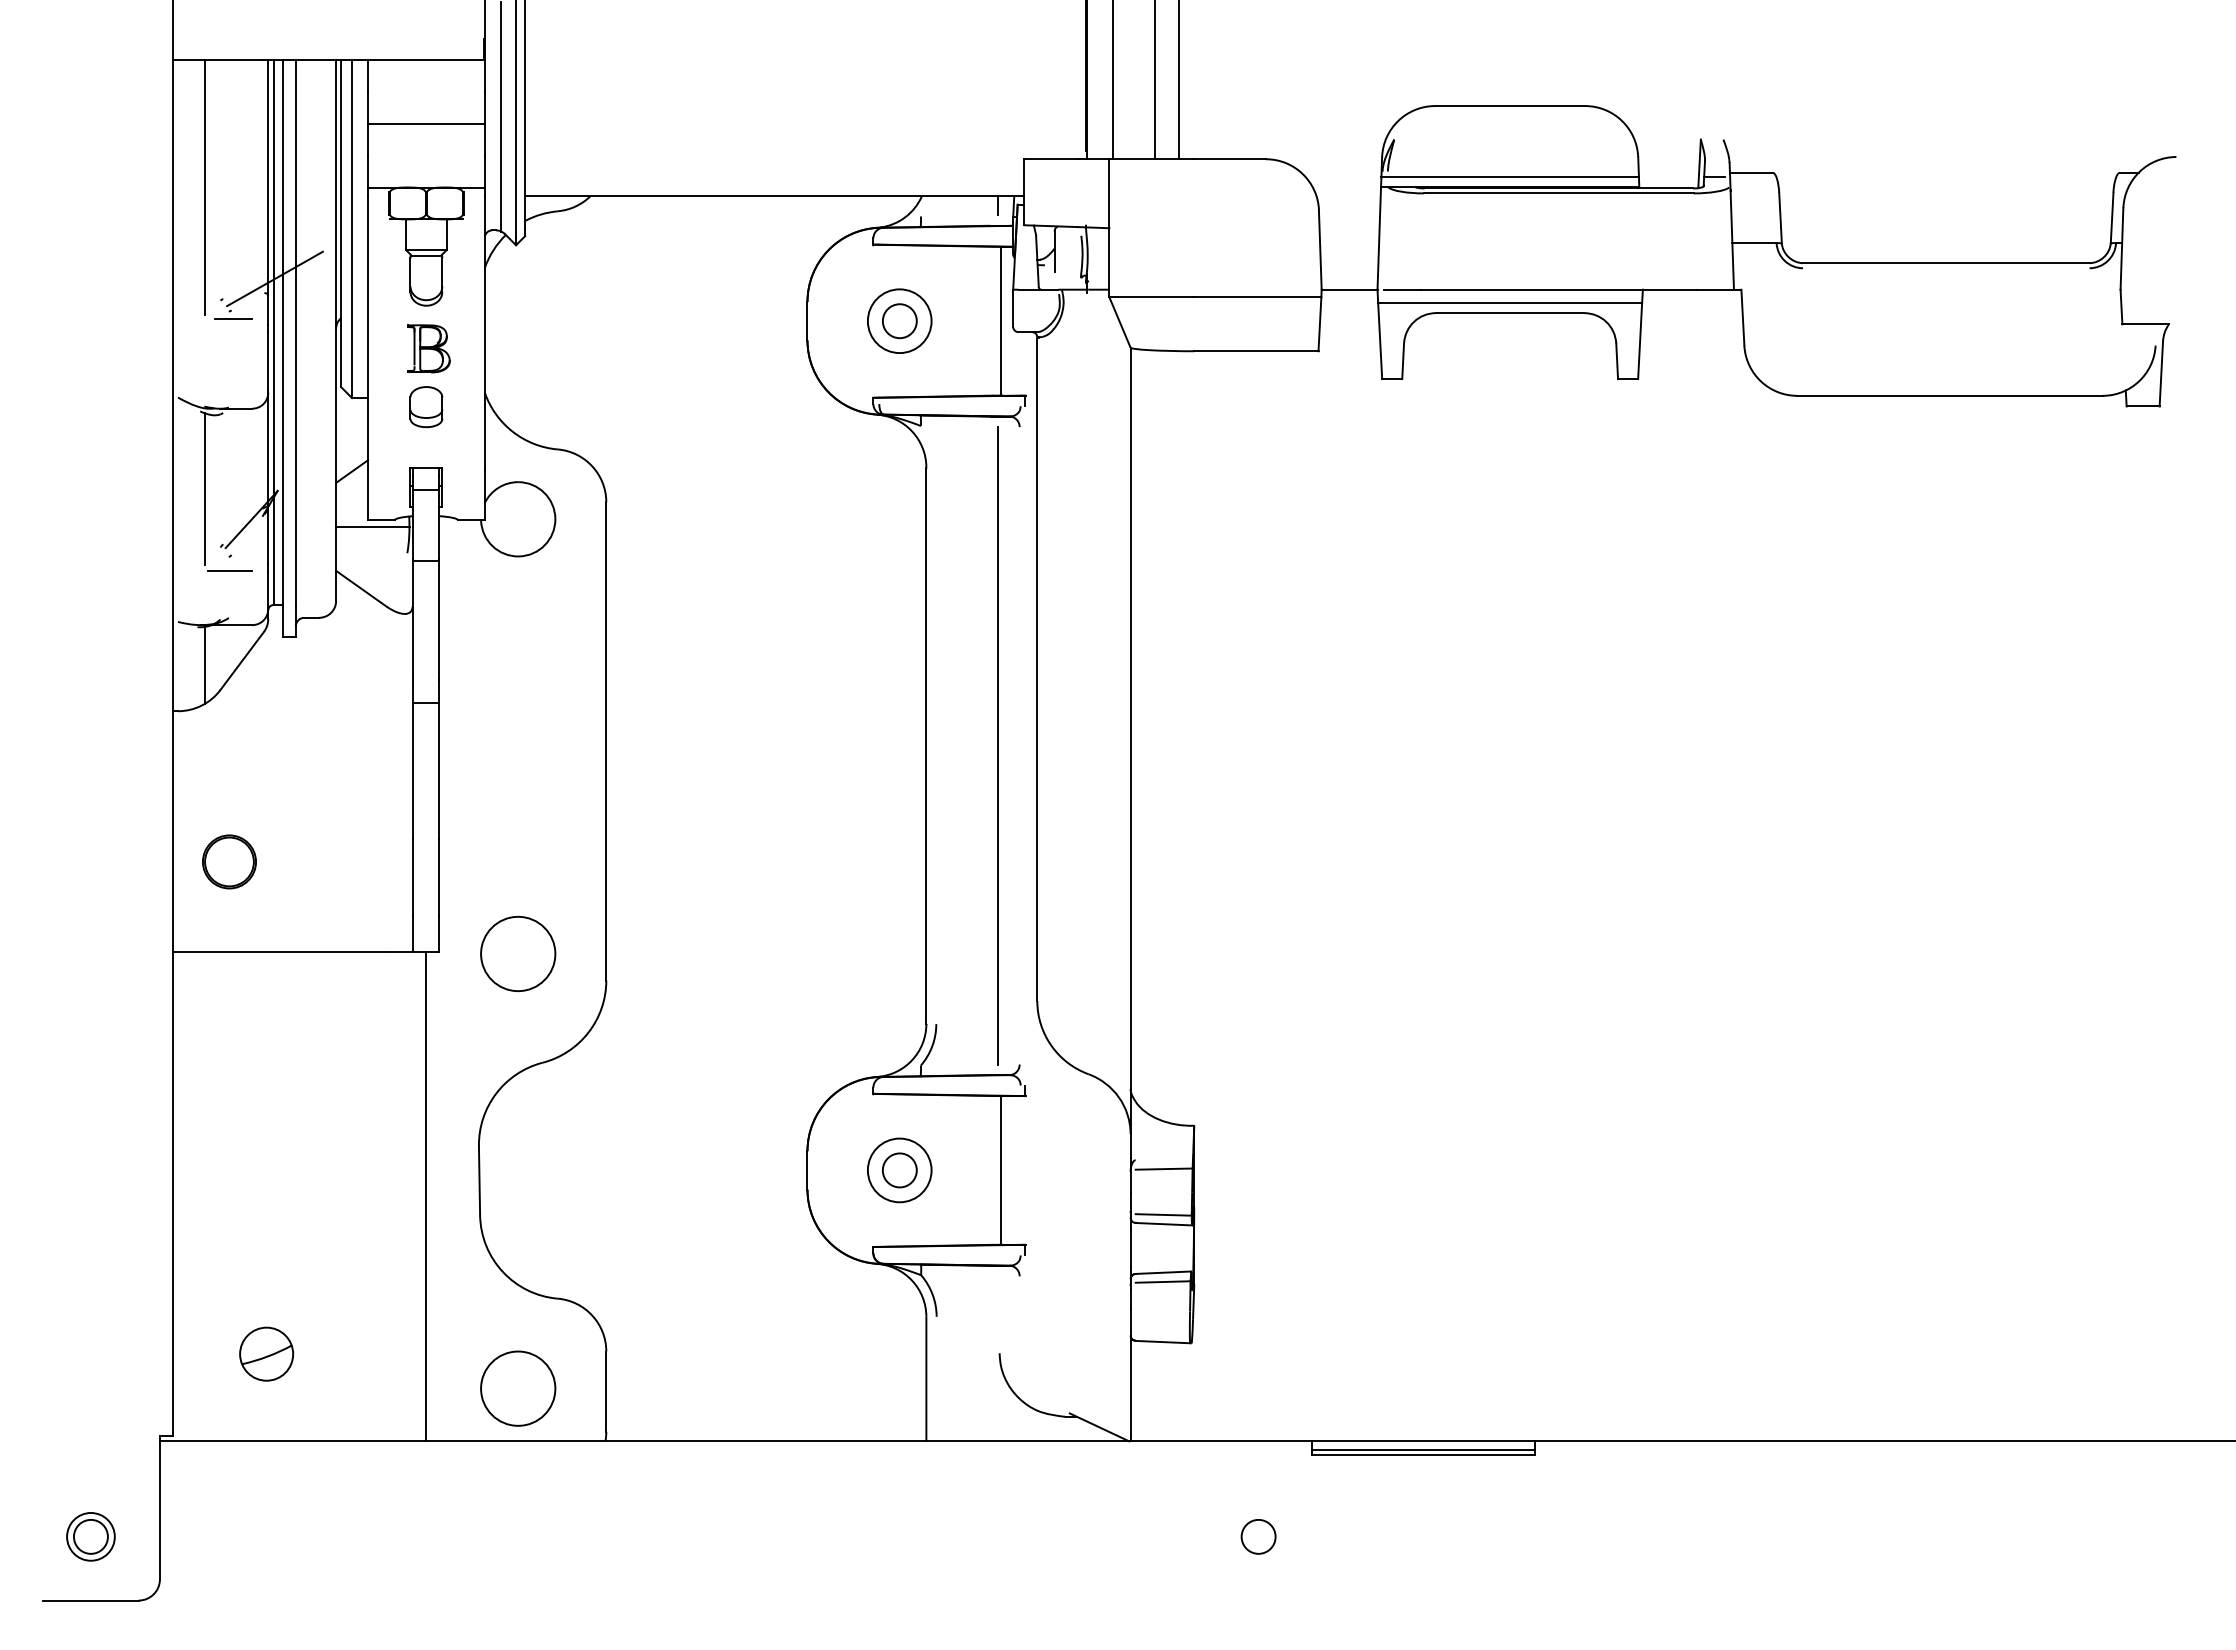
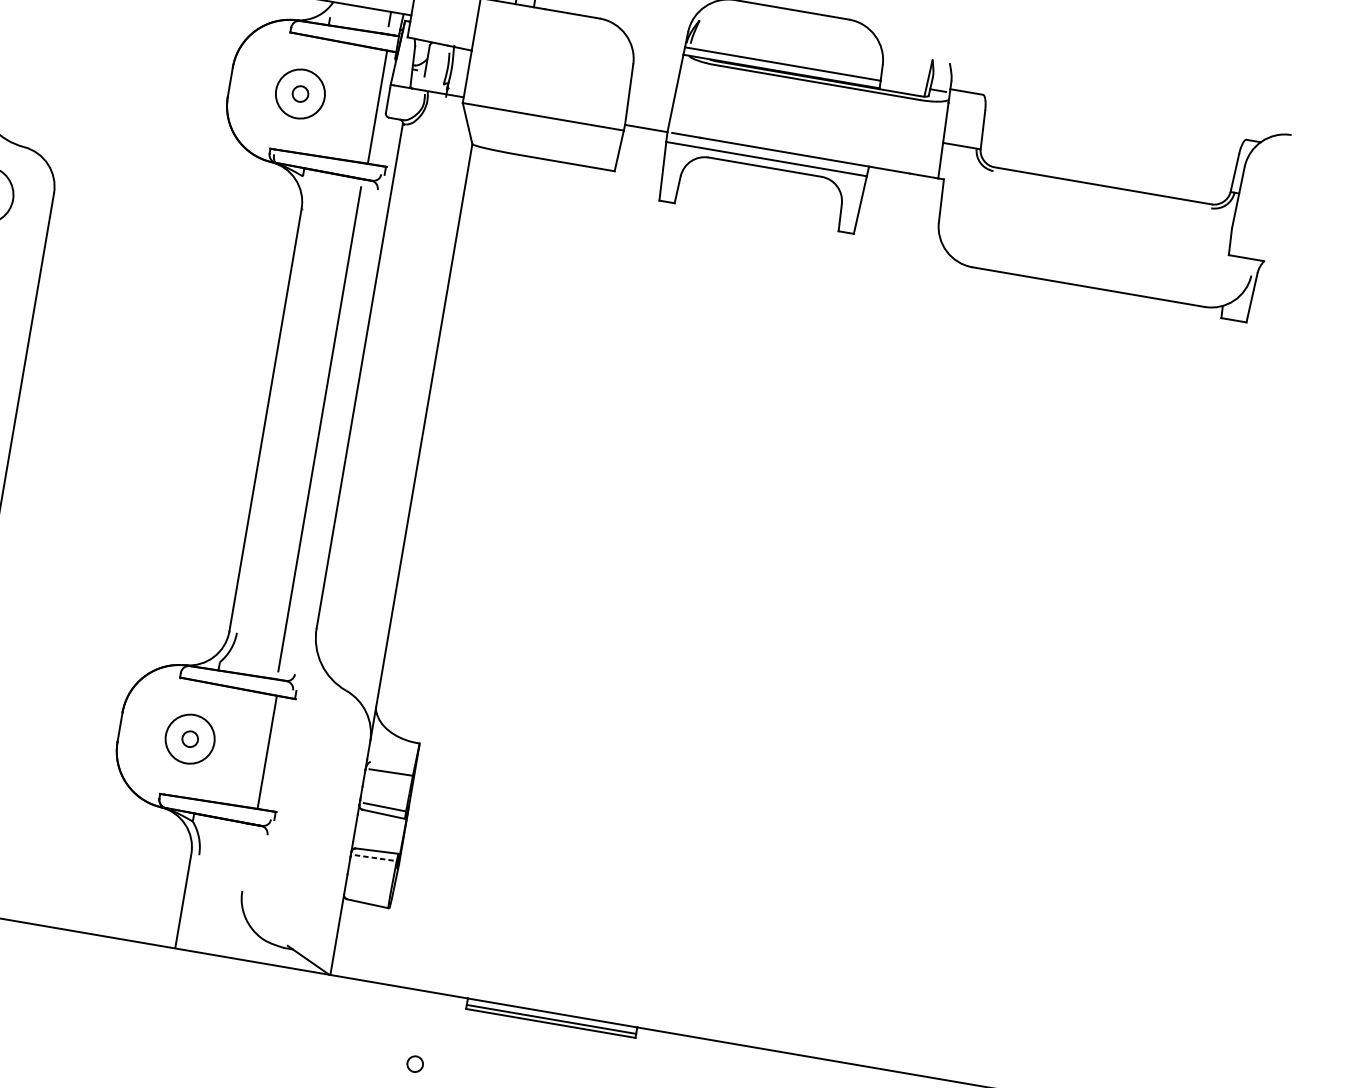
circle: (899, 321) -> (300, 94), size x0.6
circle: (899, 1170) -> (189, 739), size x0.6
line: (1163, 1281) -> (376, 857), solid -> dashed
circle: (1258, 1536) -> (415, 1063), size x0.6

